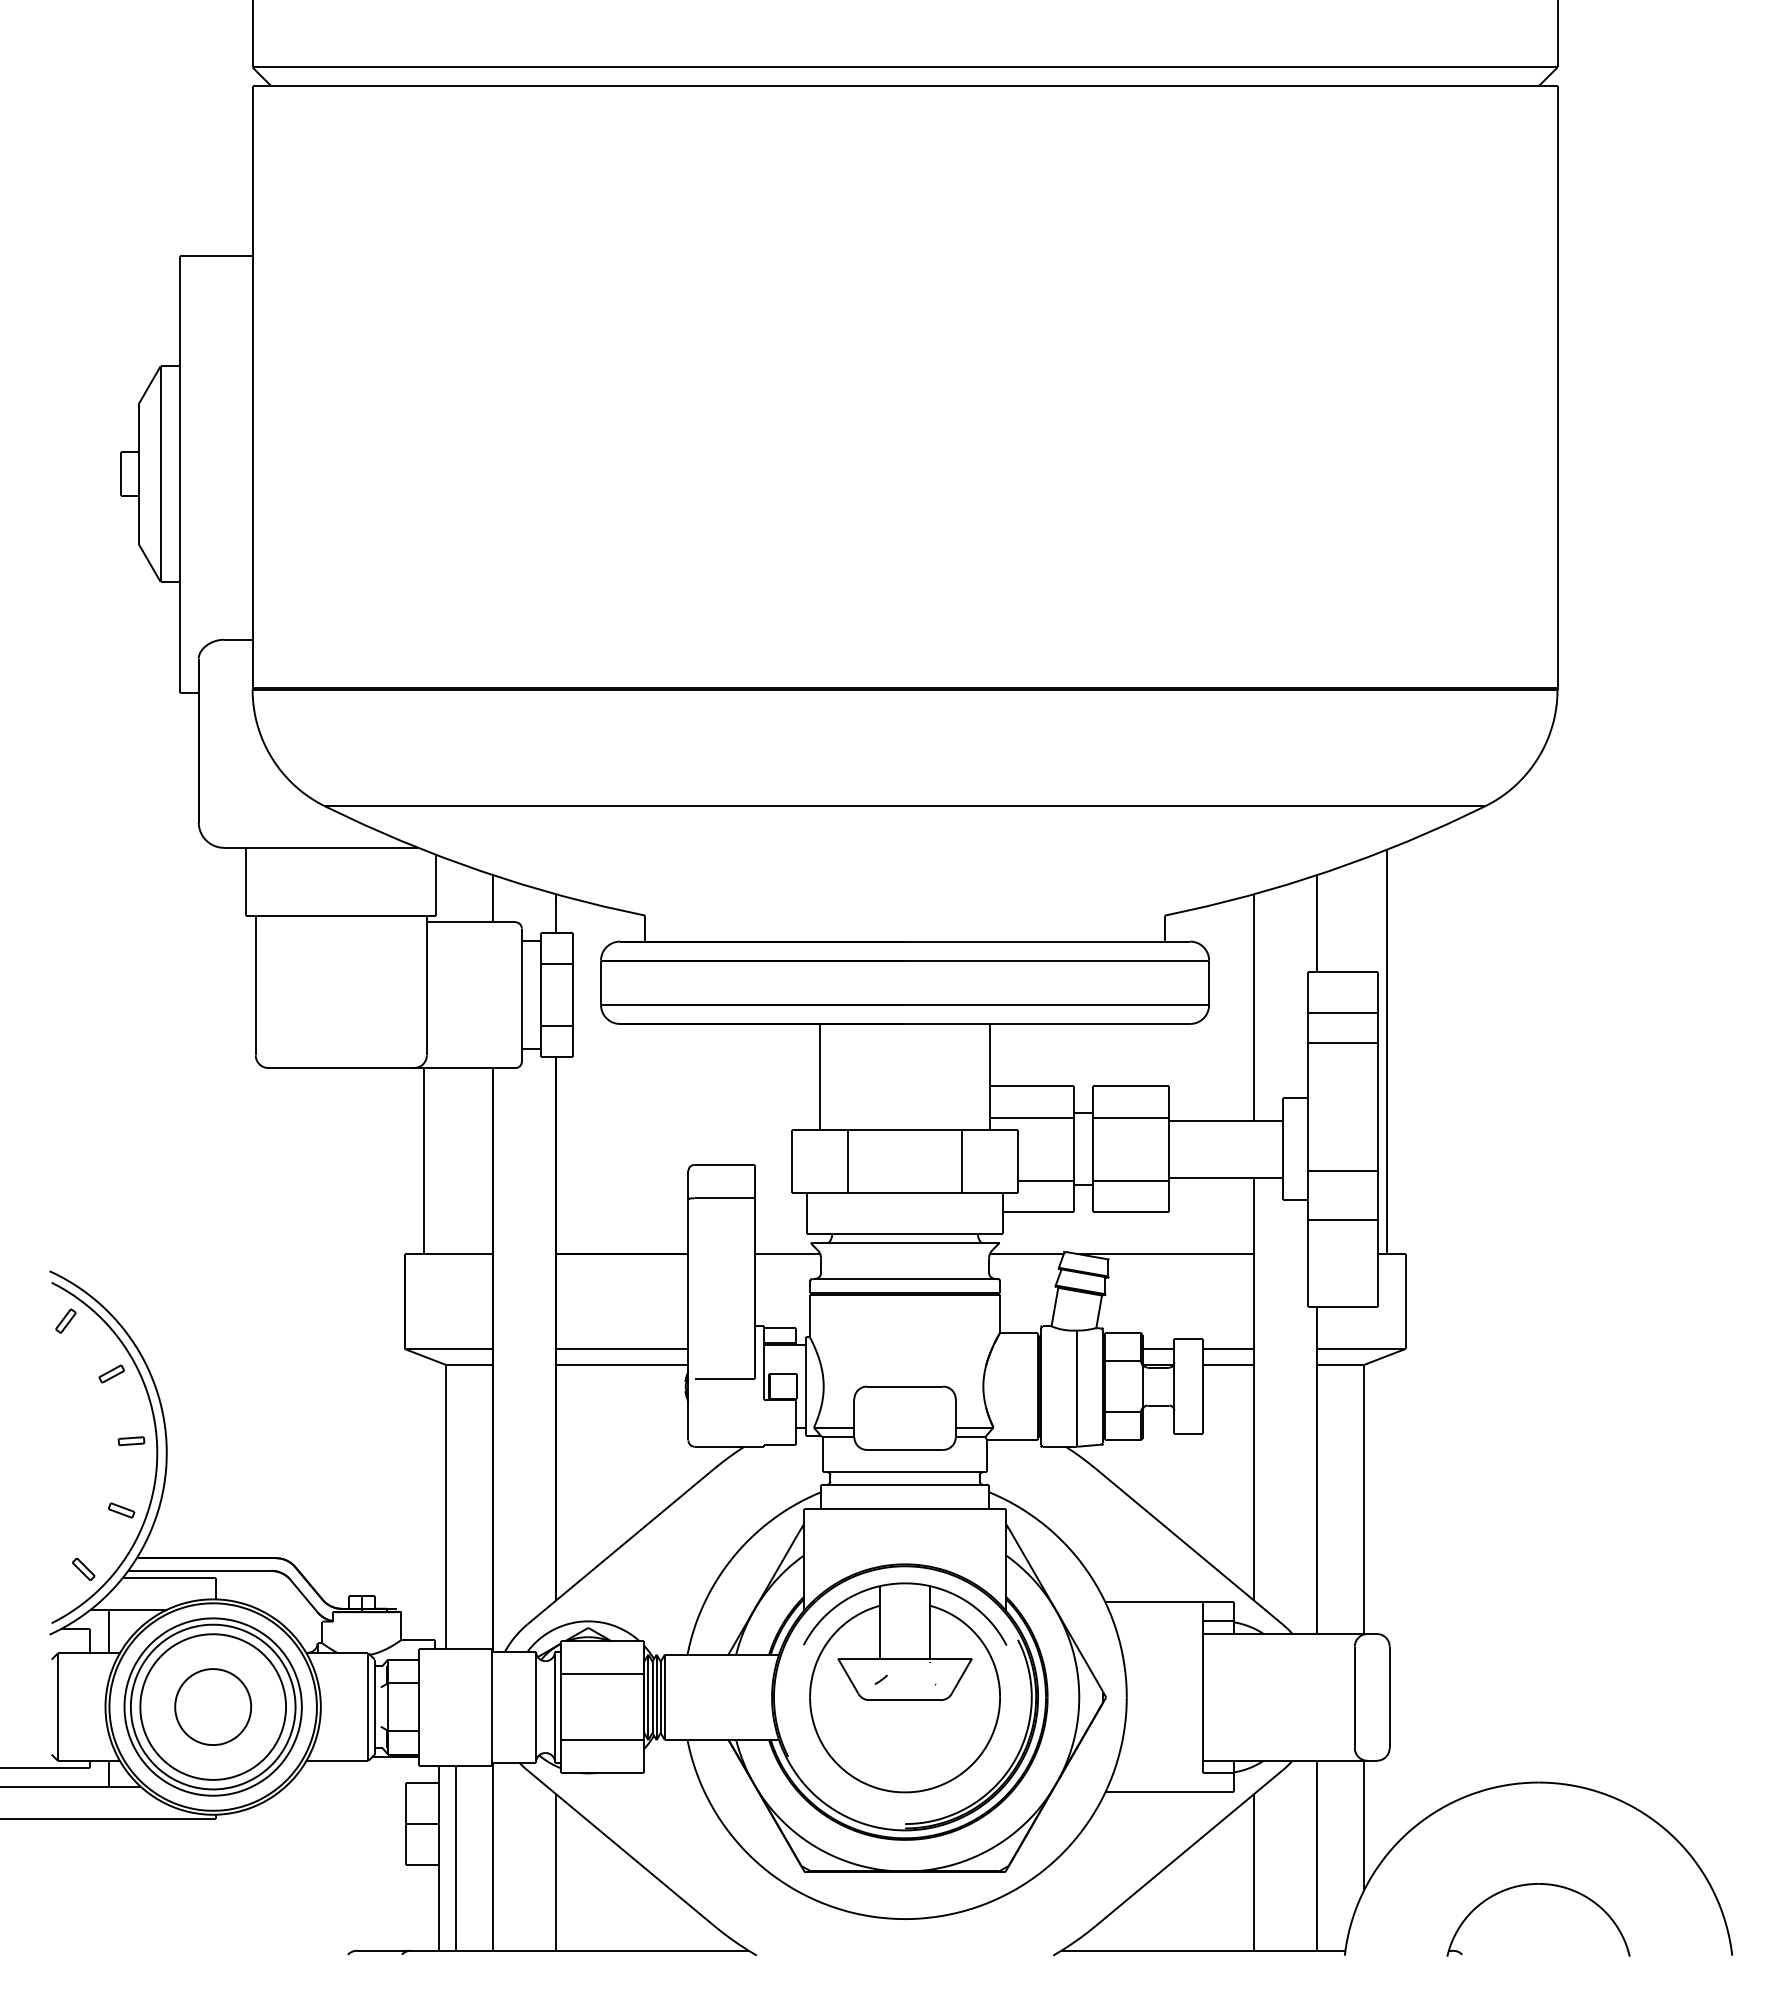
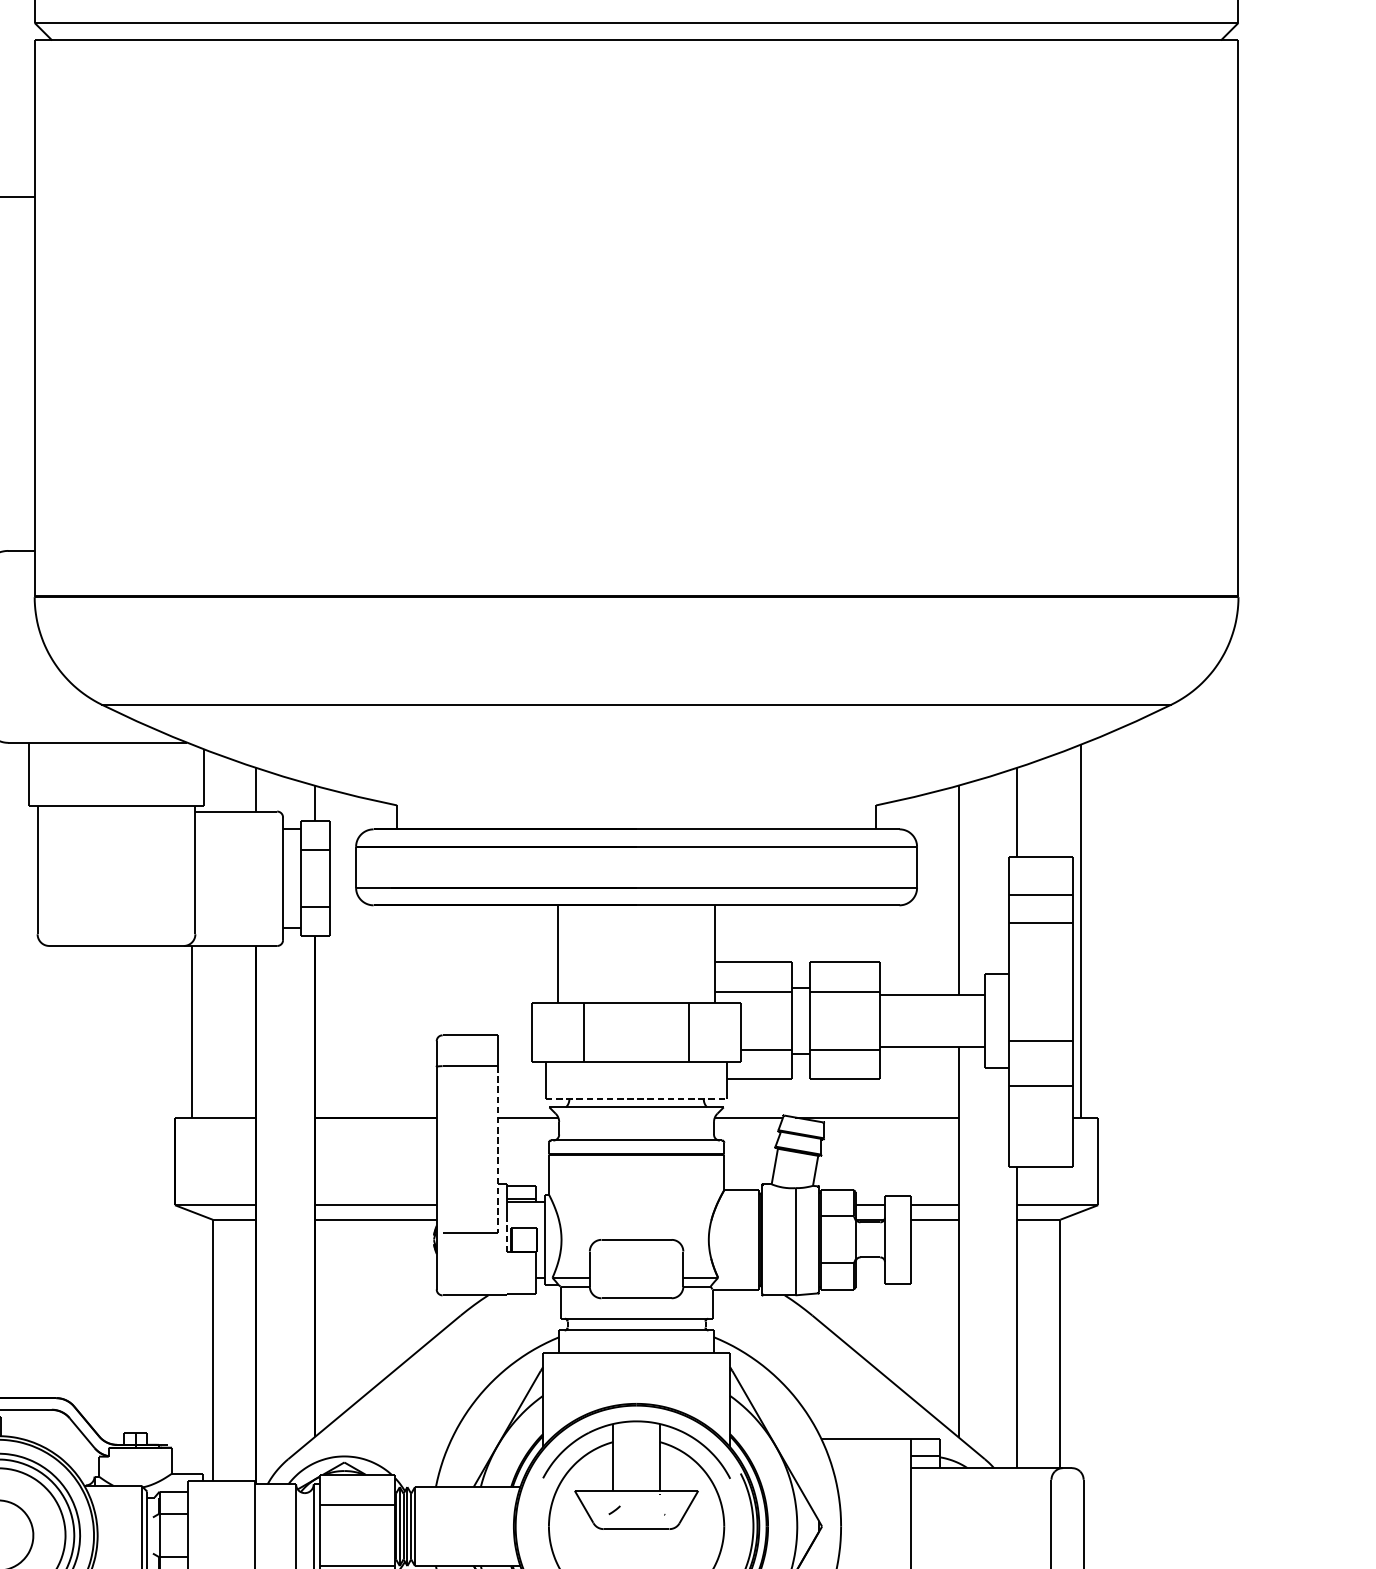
line: (905, 1234) -> (636, 1099), solid -> dashed
line: (754, 1288) -> (497, 1149), solid -> dashed
line: (764, 1382) -> (506, 1236), solid -> dashed

